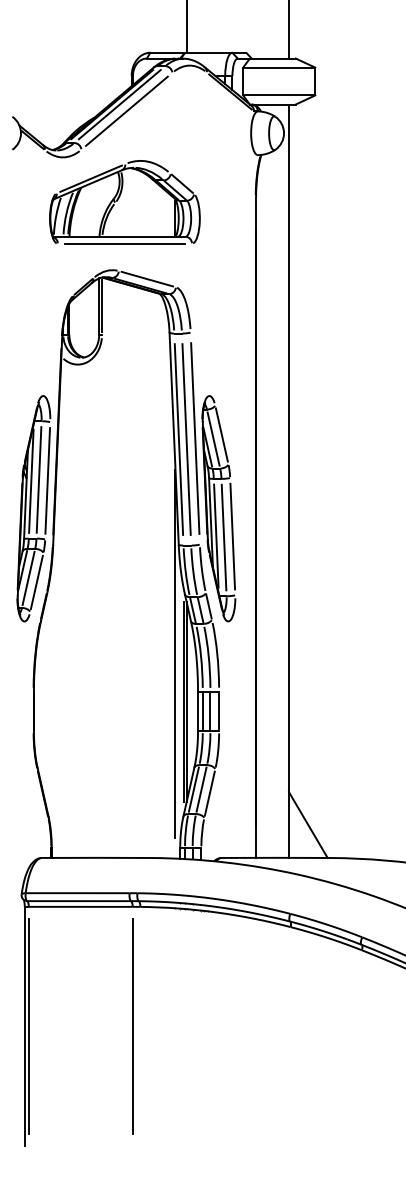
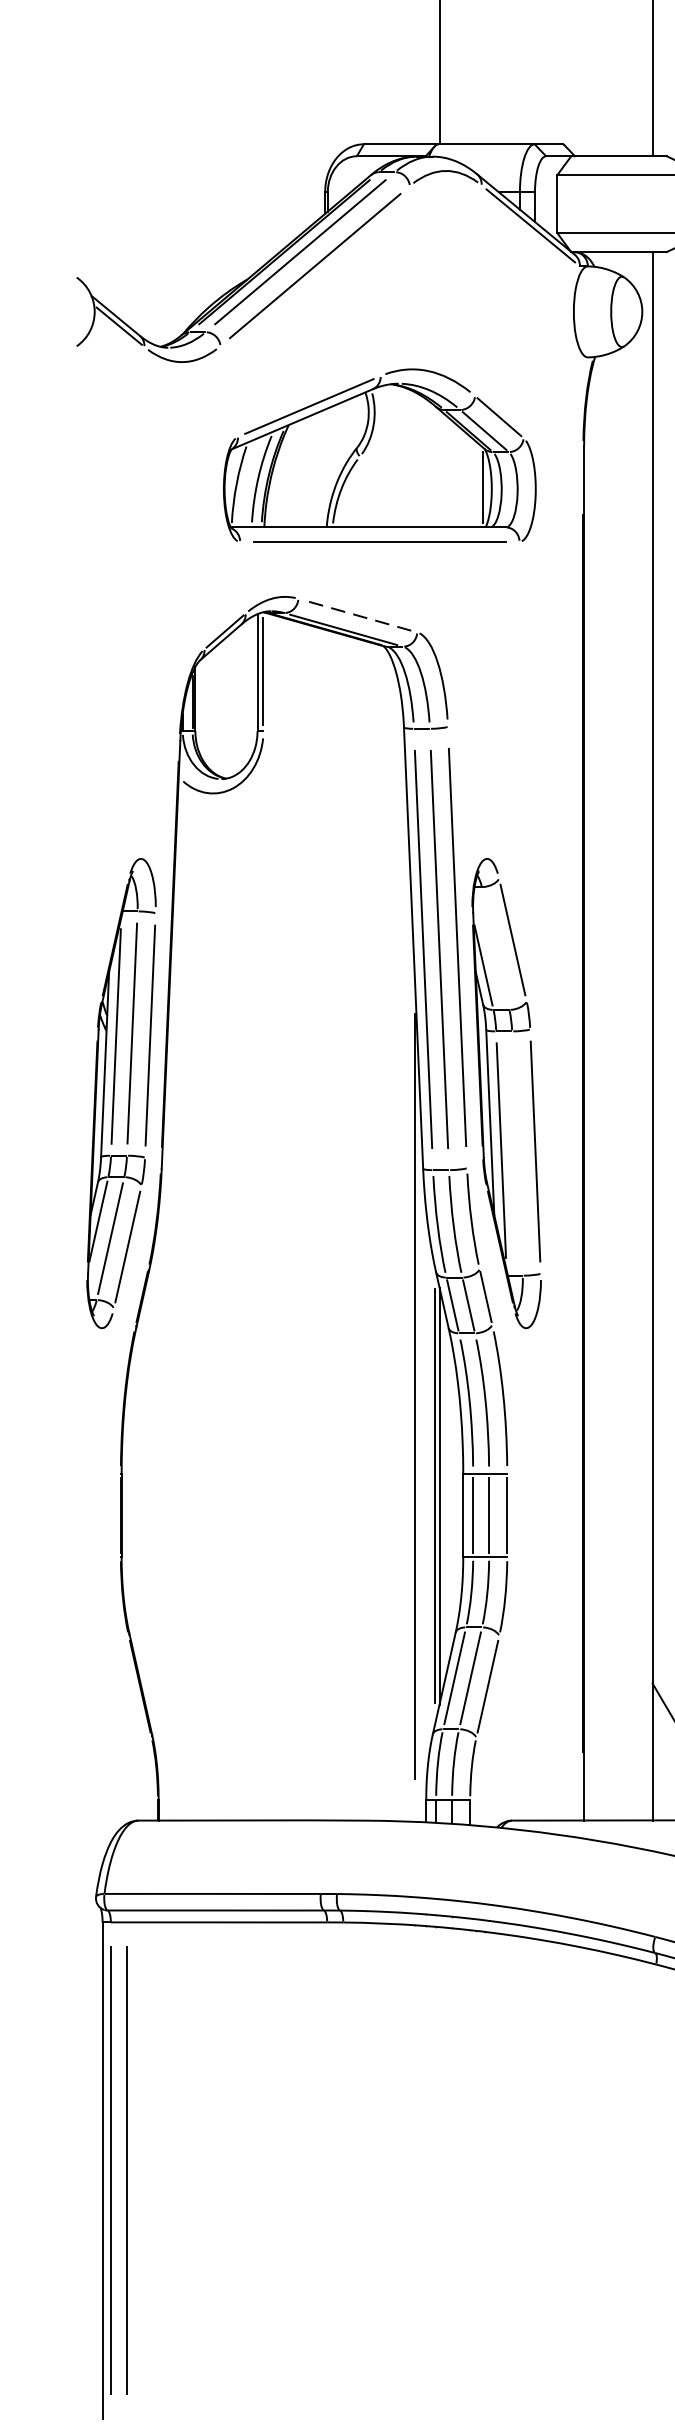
part: (124, 202) -> (378, 455), moved
line: (147, 279) -> (358, 616), solid -> dashed
line: (213, 438) -> (495, 947), removed
line: (223, 537) -> (516, 1153), removed
line: (132, 1026) -> (126, 2171), moved

